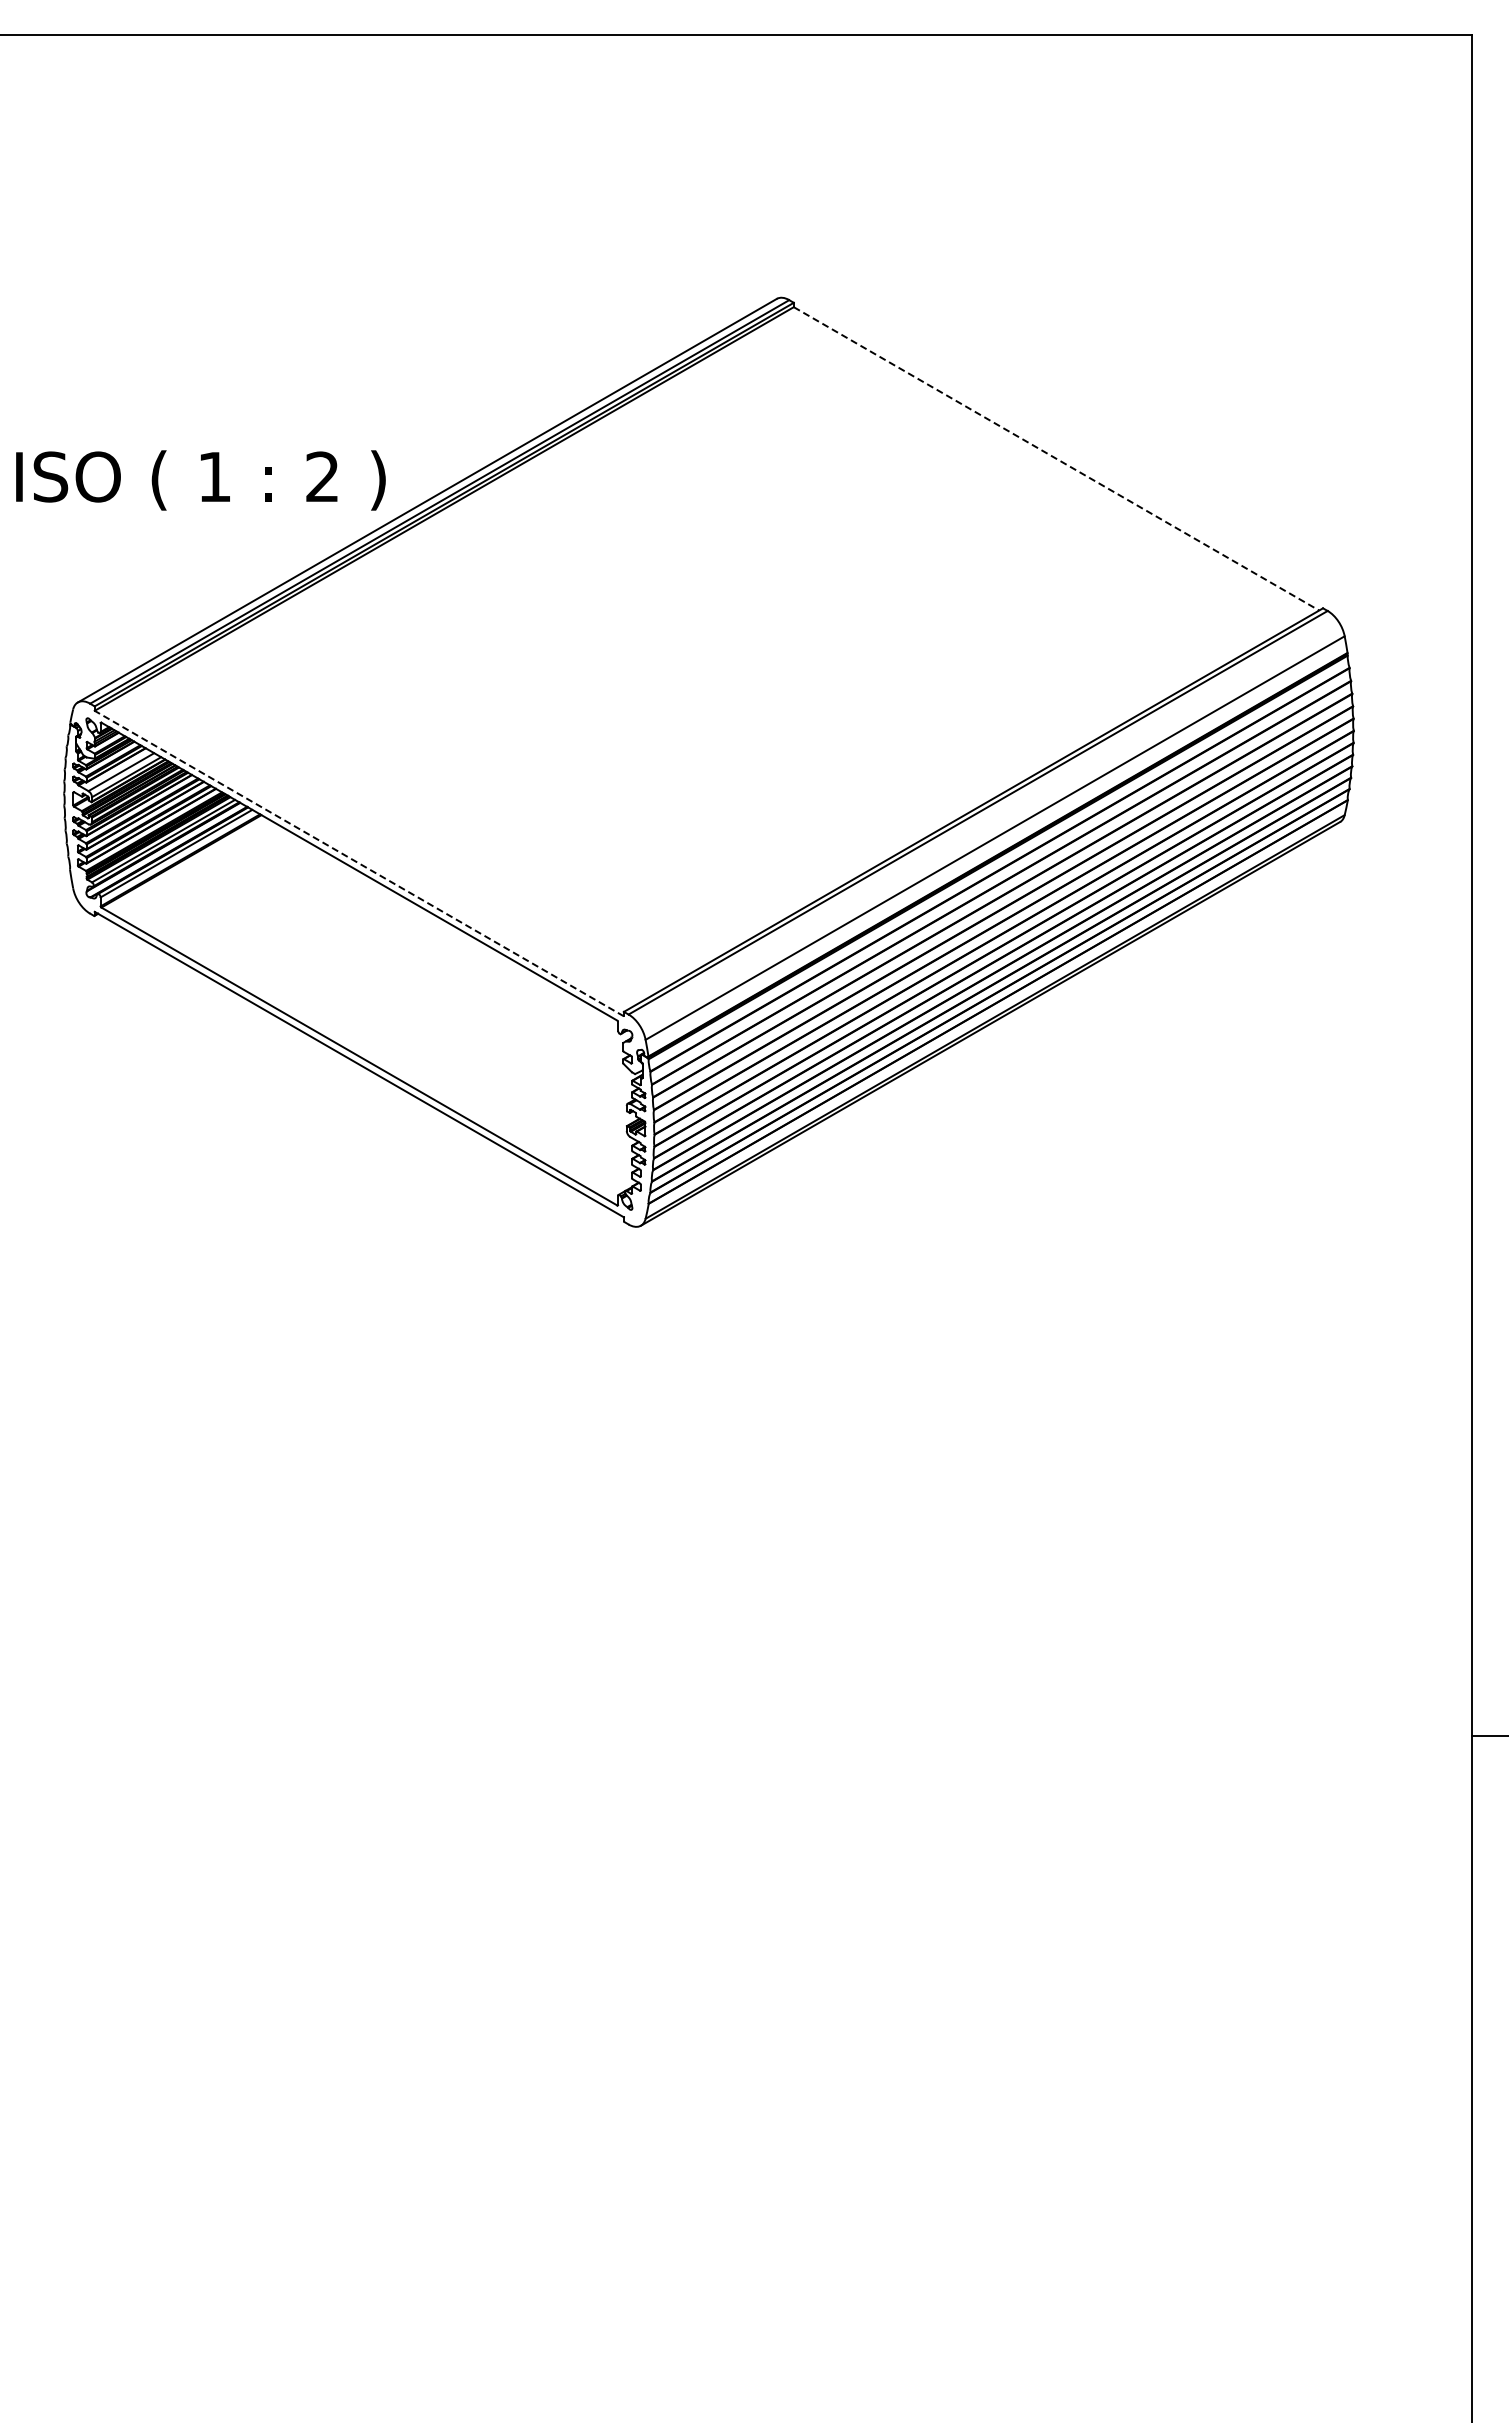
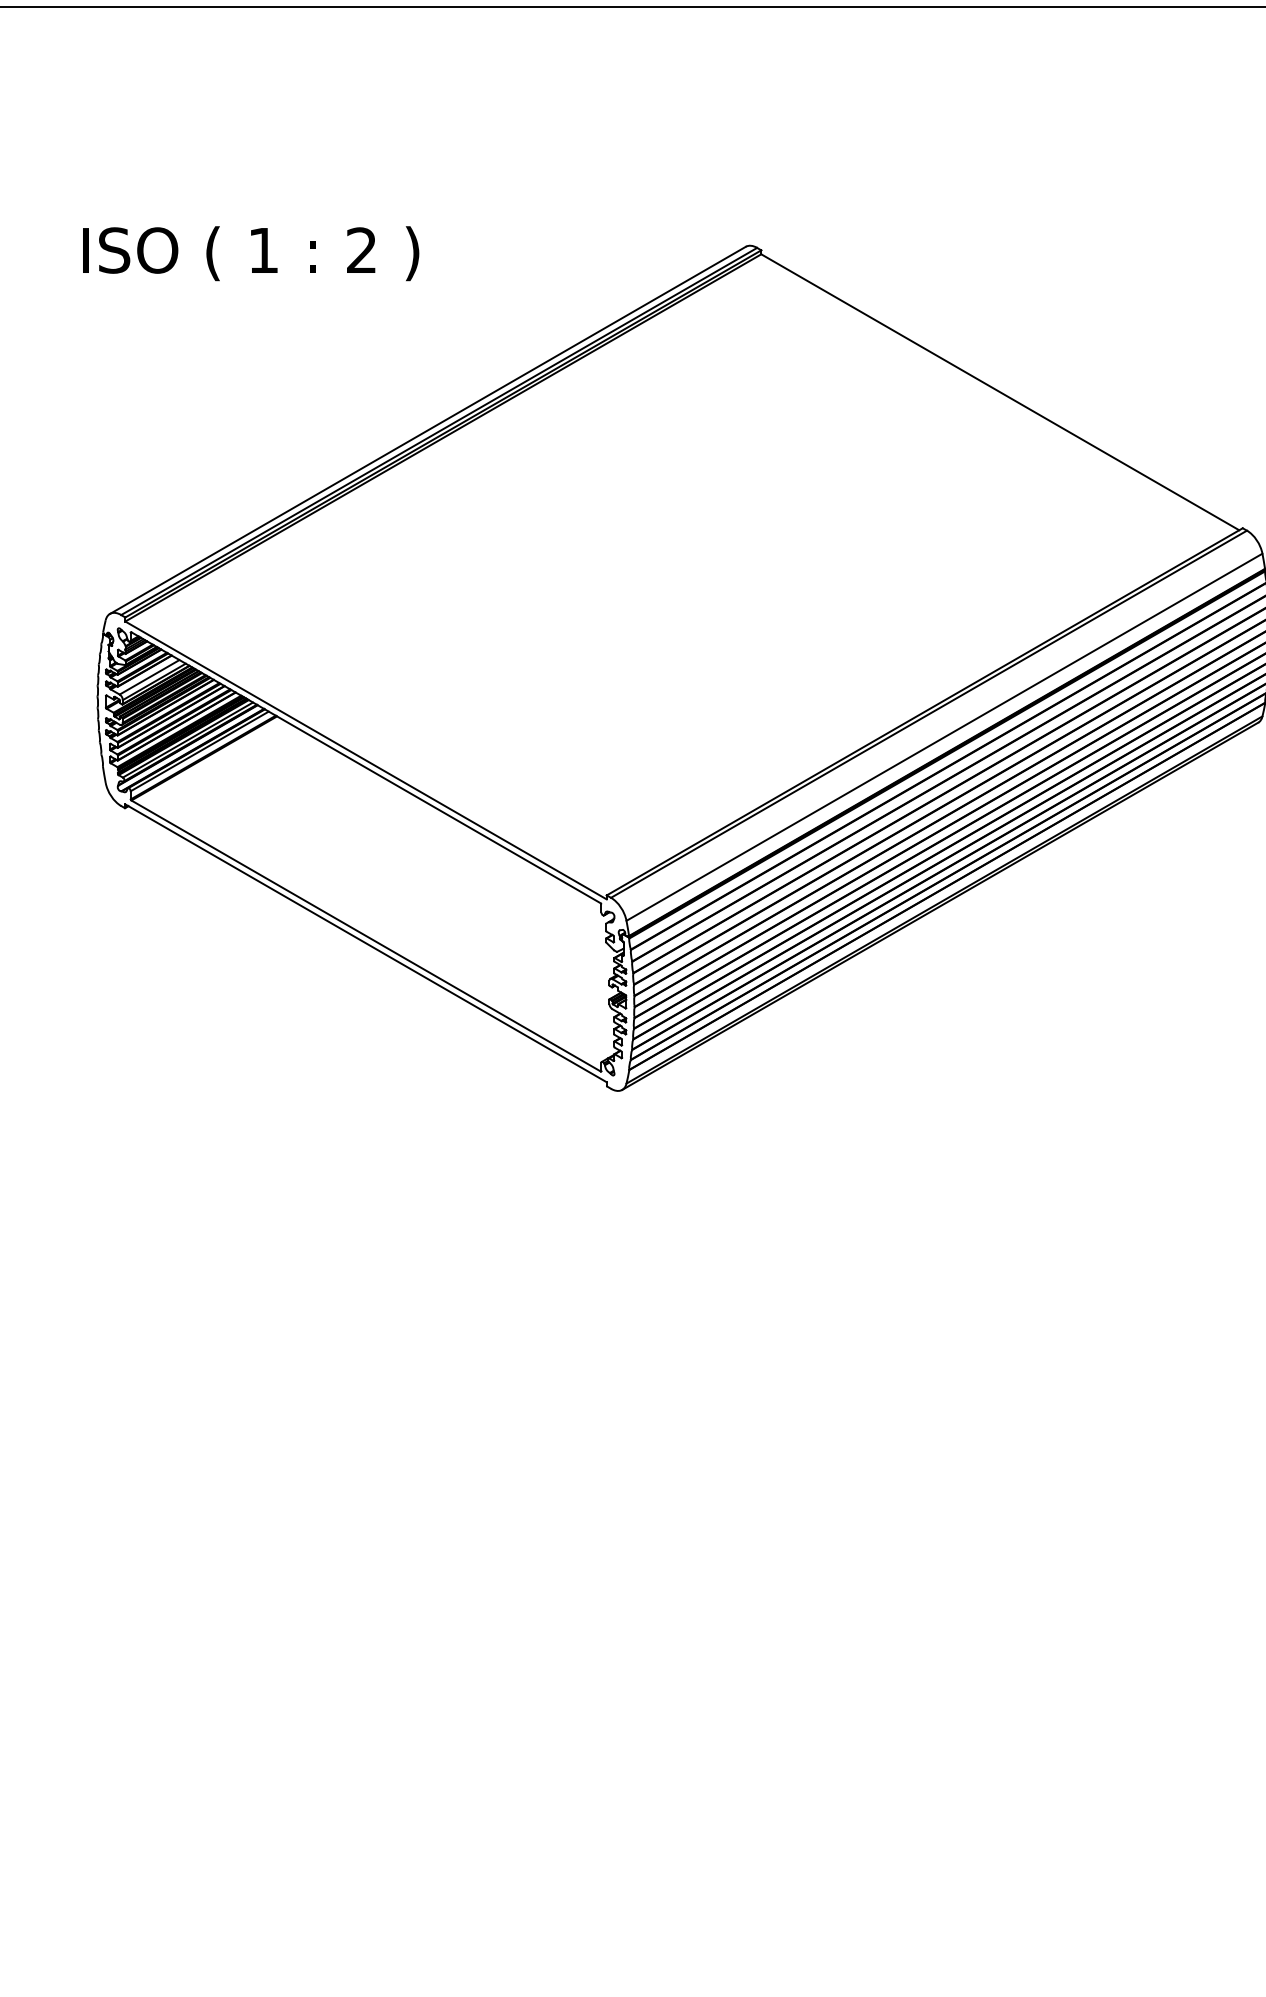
line: (1056, 459) -> (1000, 392), dashed -> solid
text: (200, 480) -> (250, 253), moved
line: (359, 863) -> (366, 760), dashed -> solid

